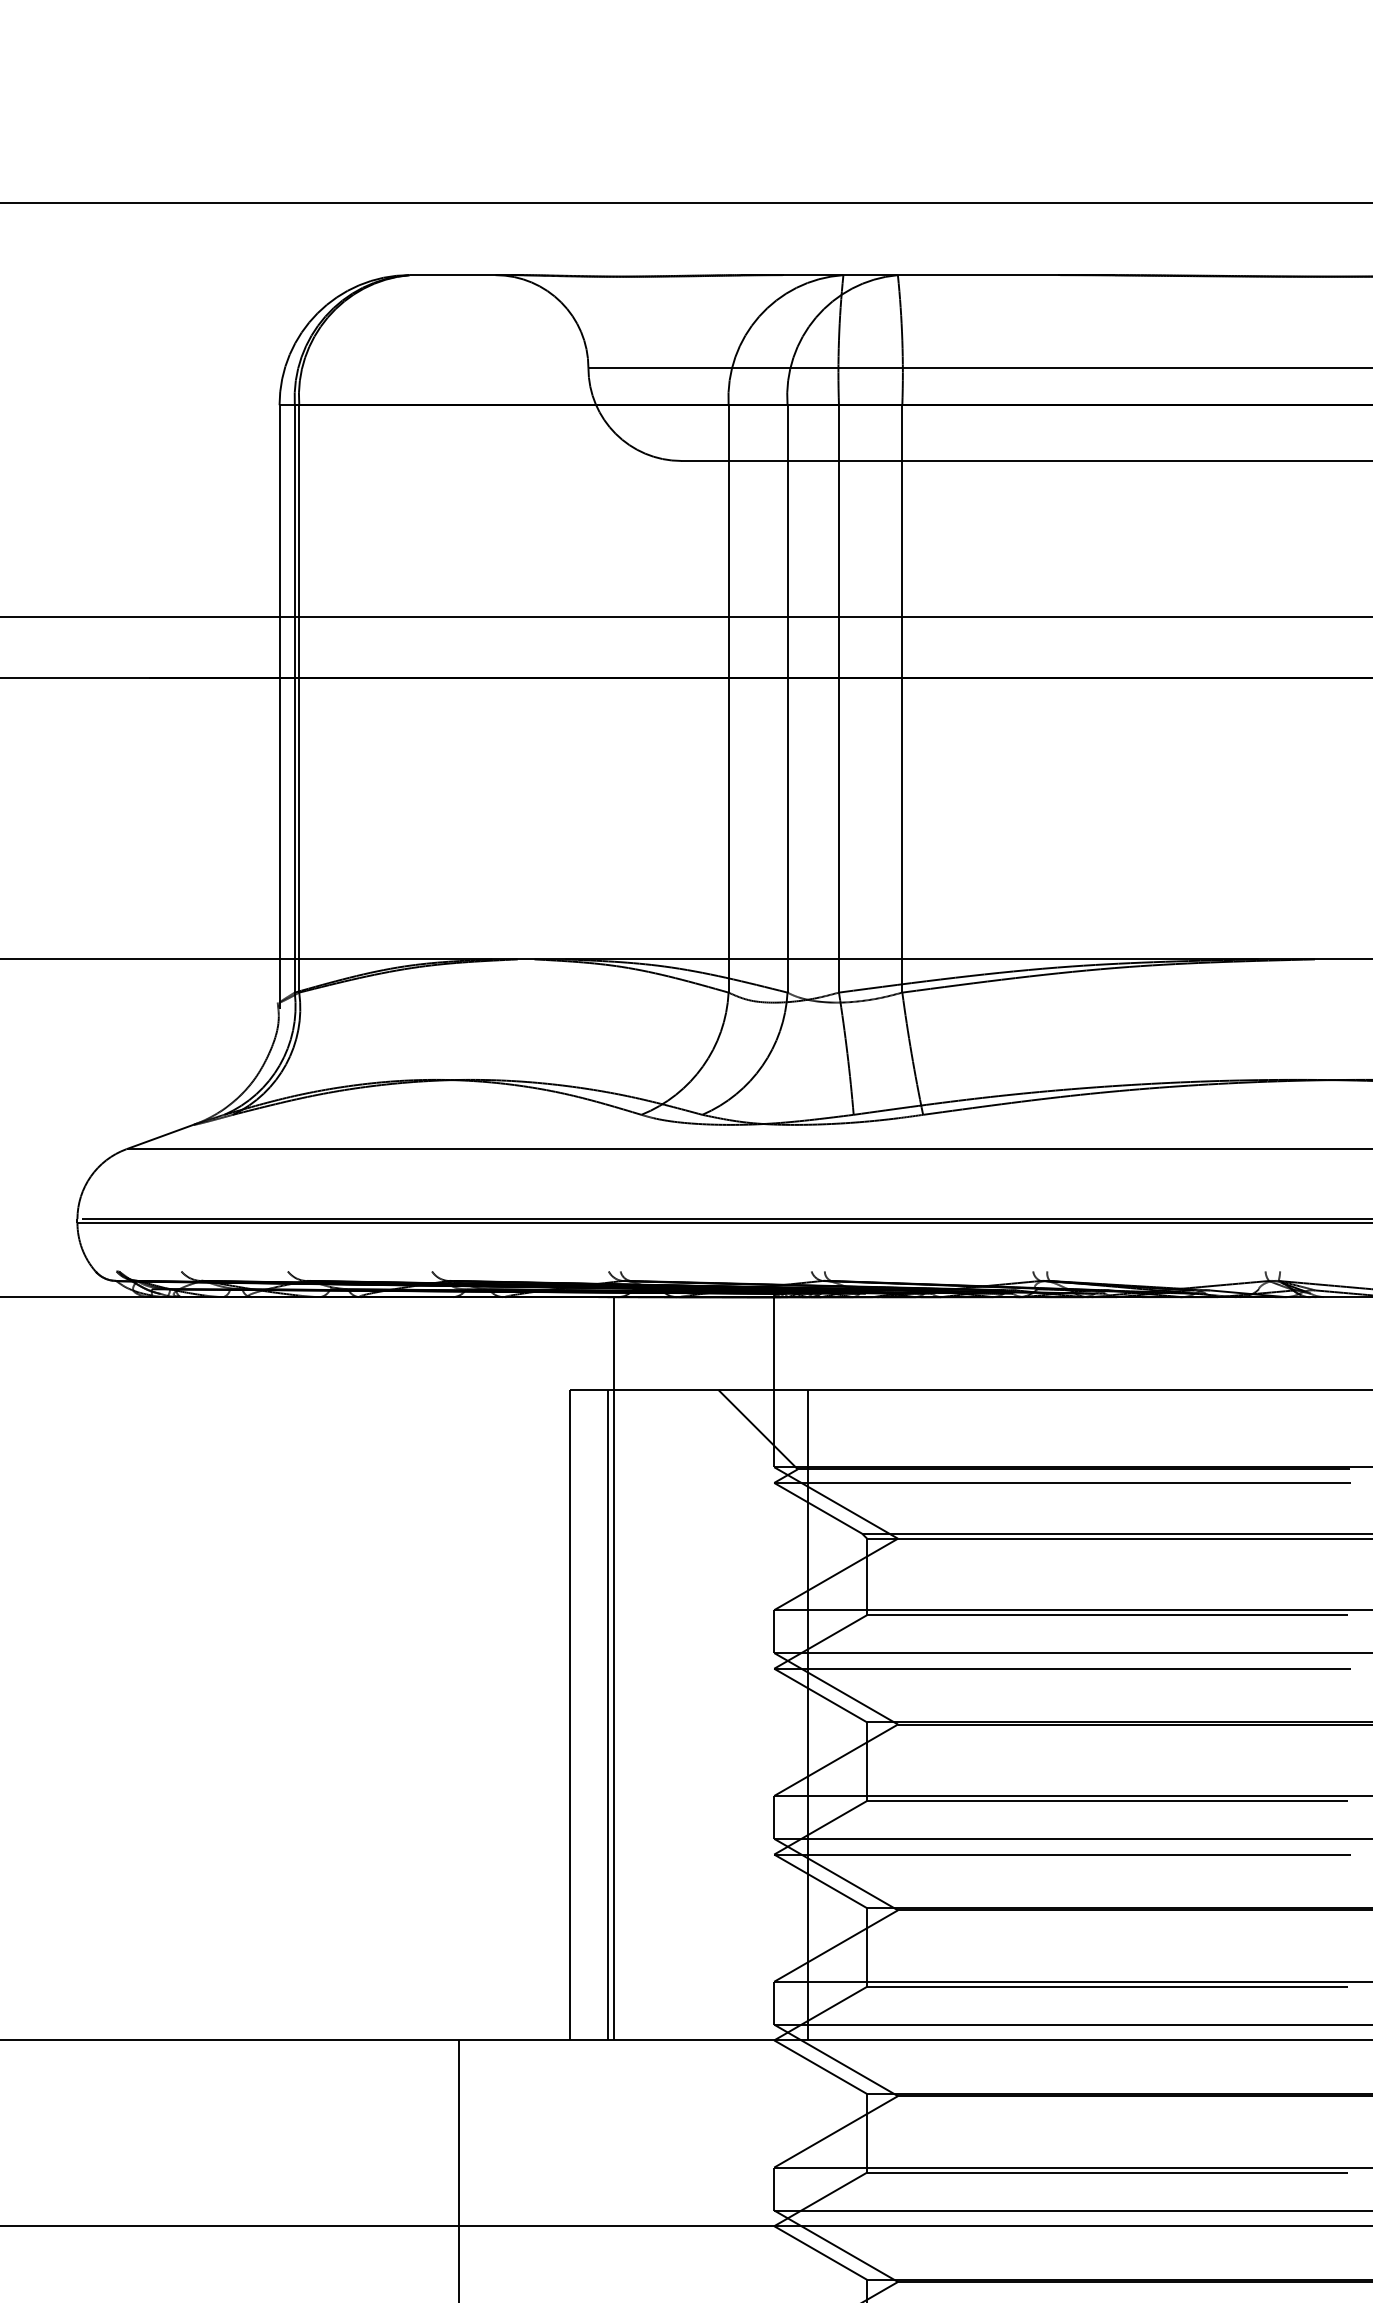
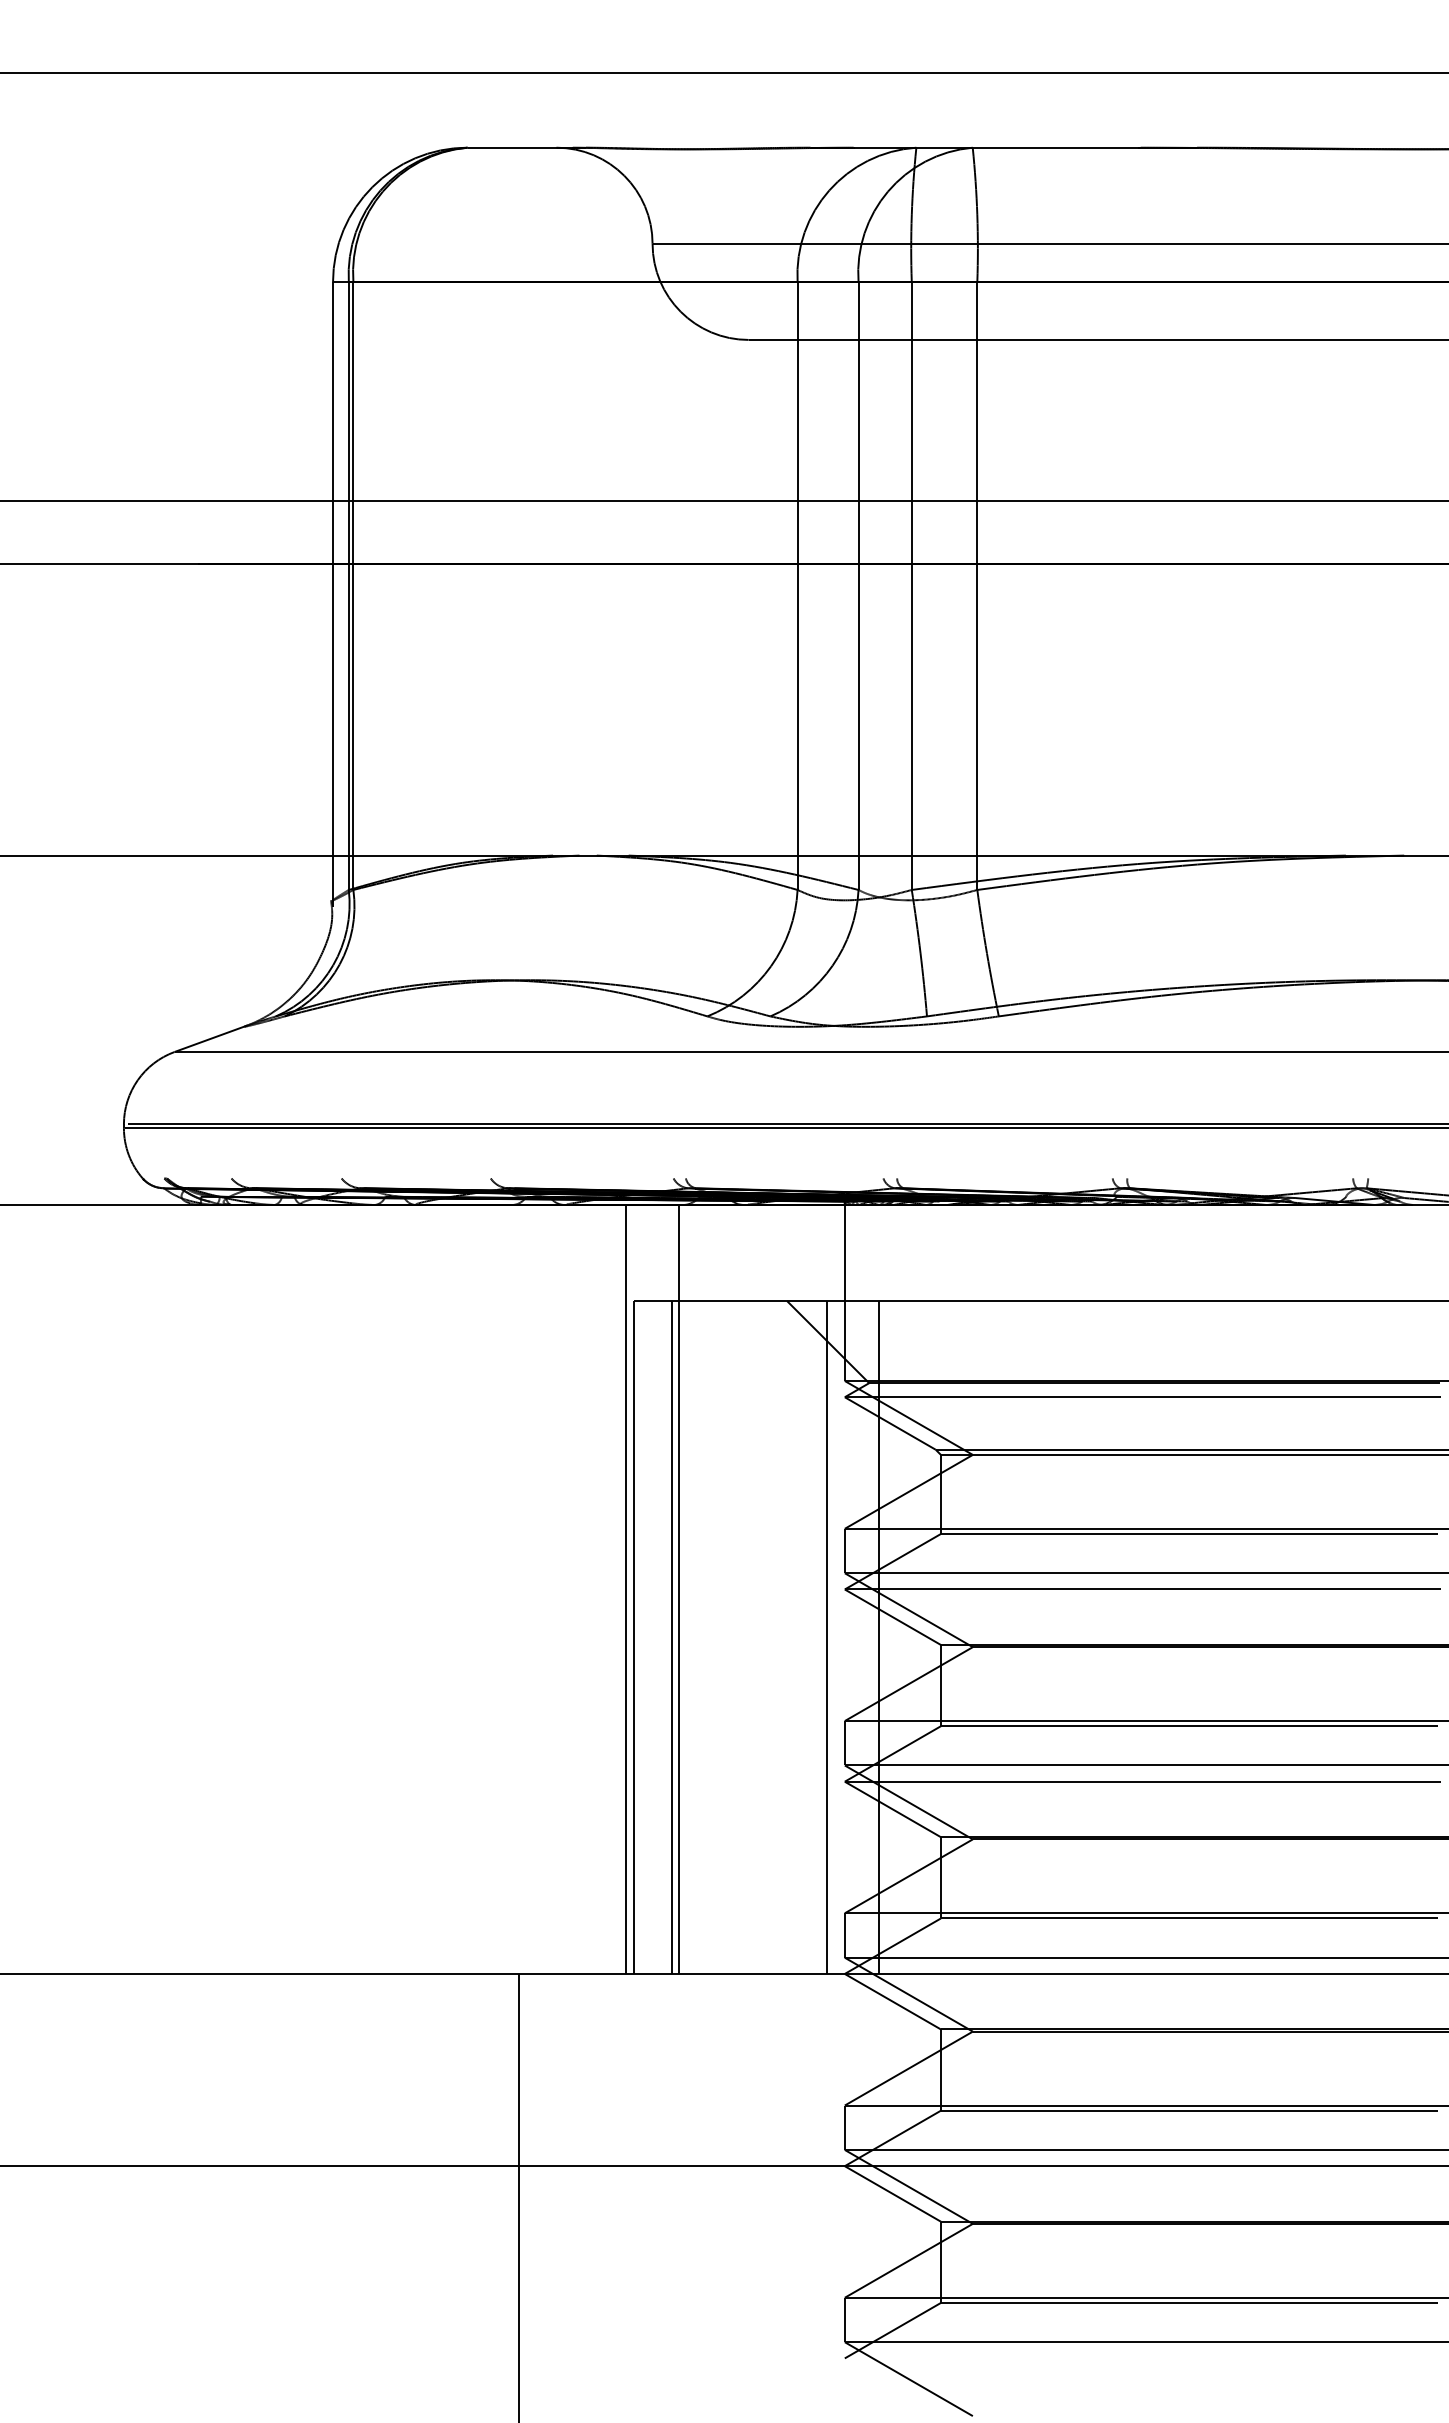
line: (563, 1668) -> (626, 1589), added
line: (756, 1715) -> (826, 1637), added

